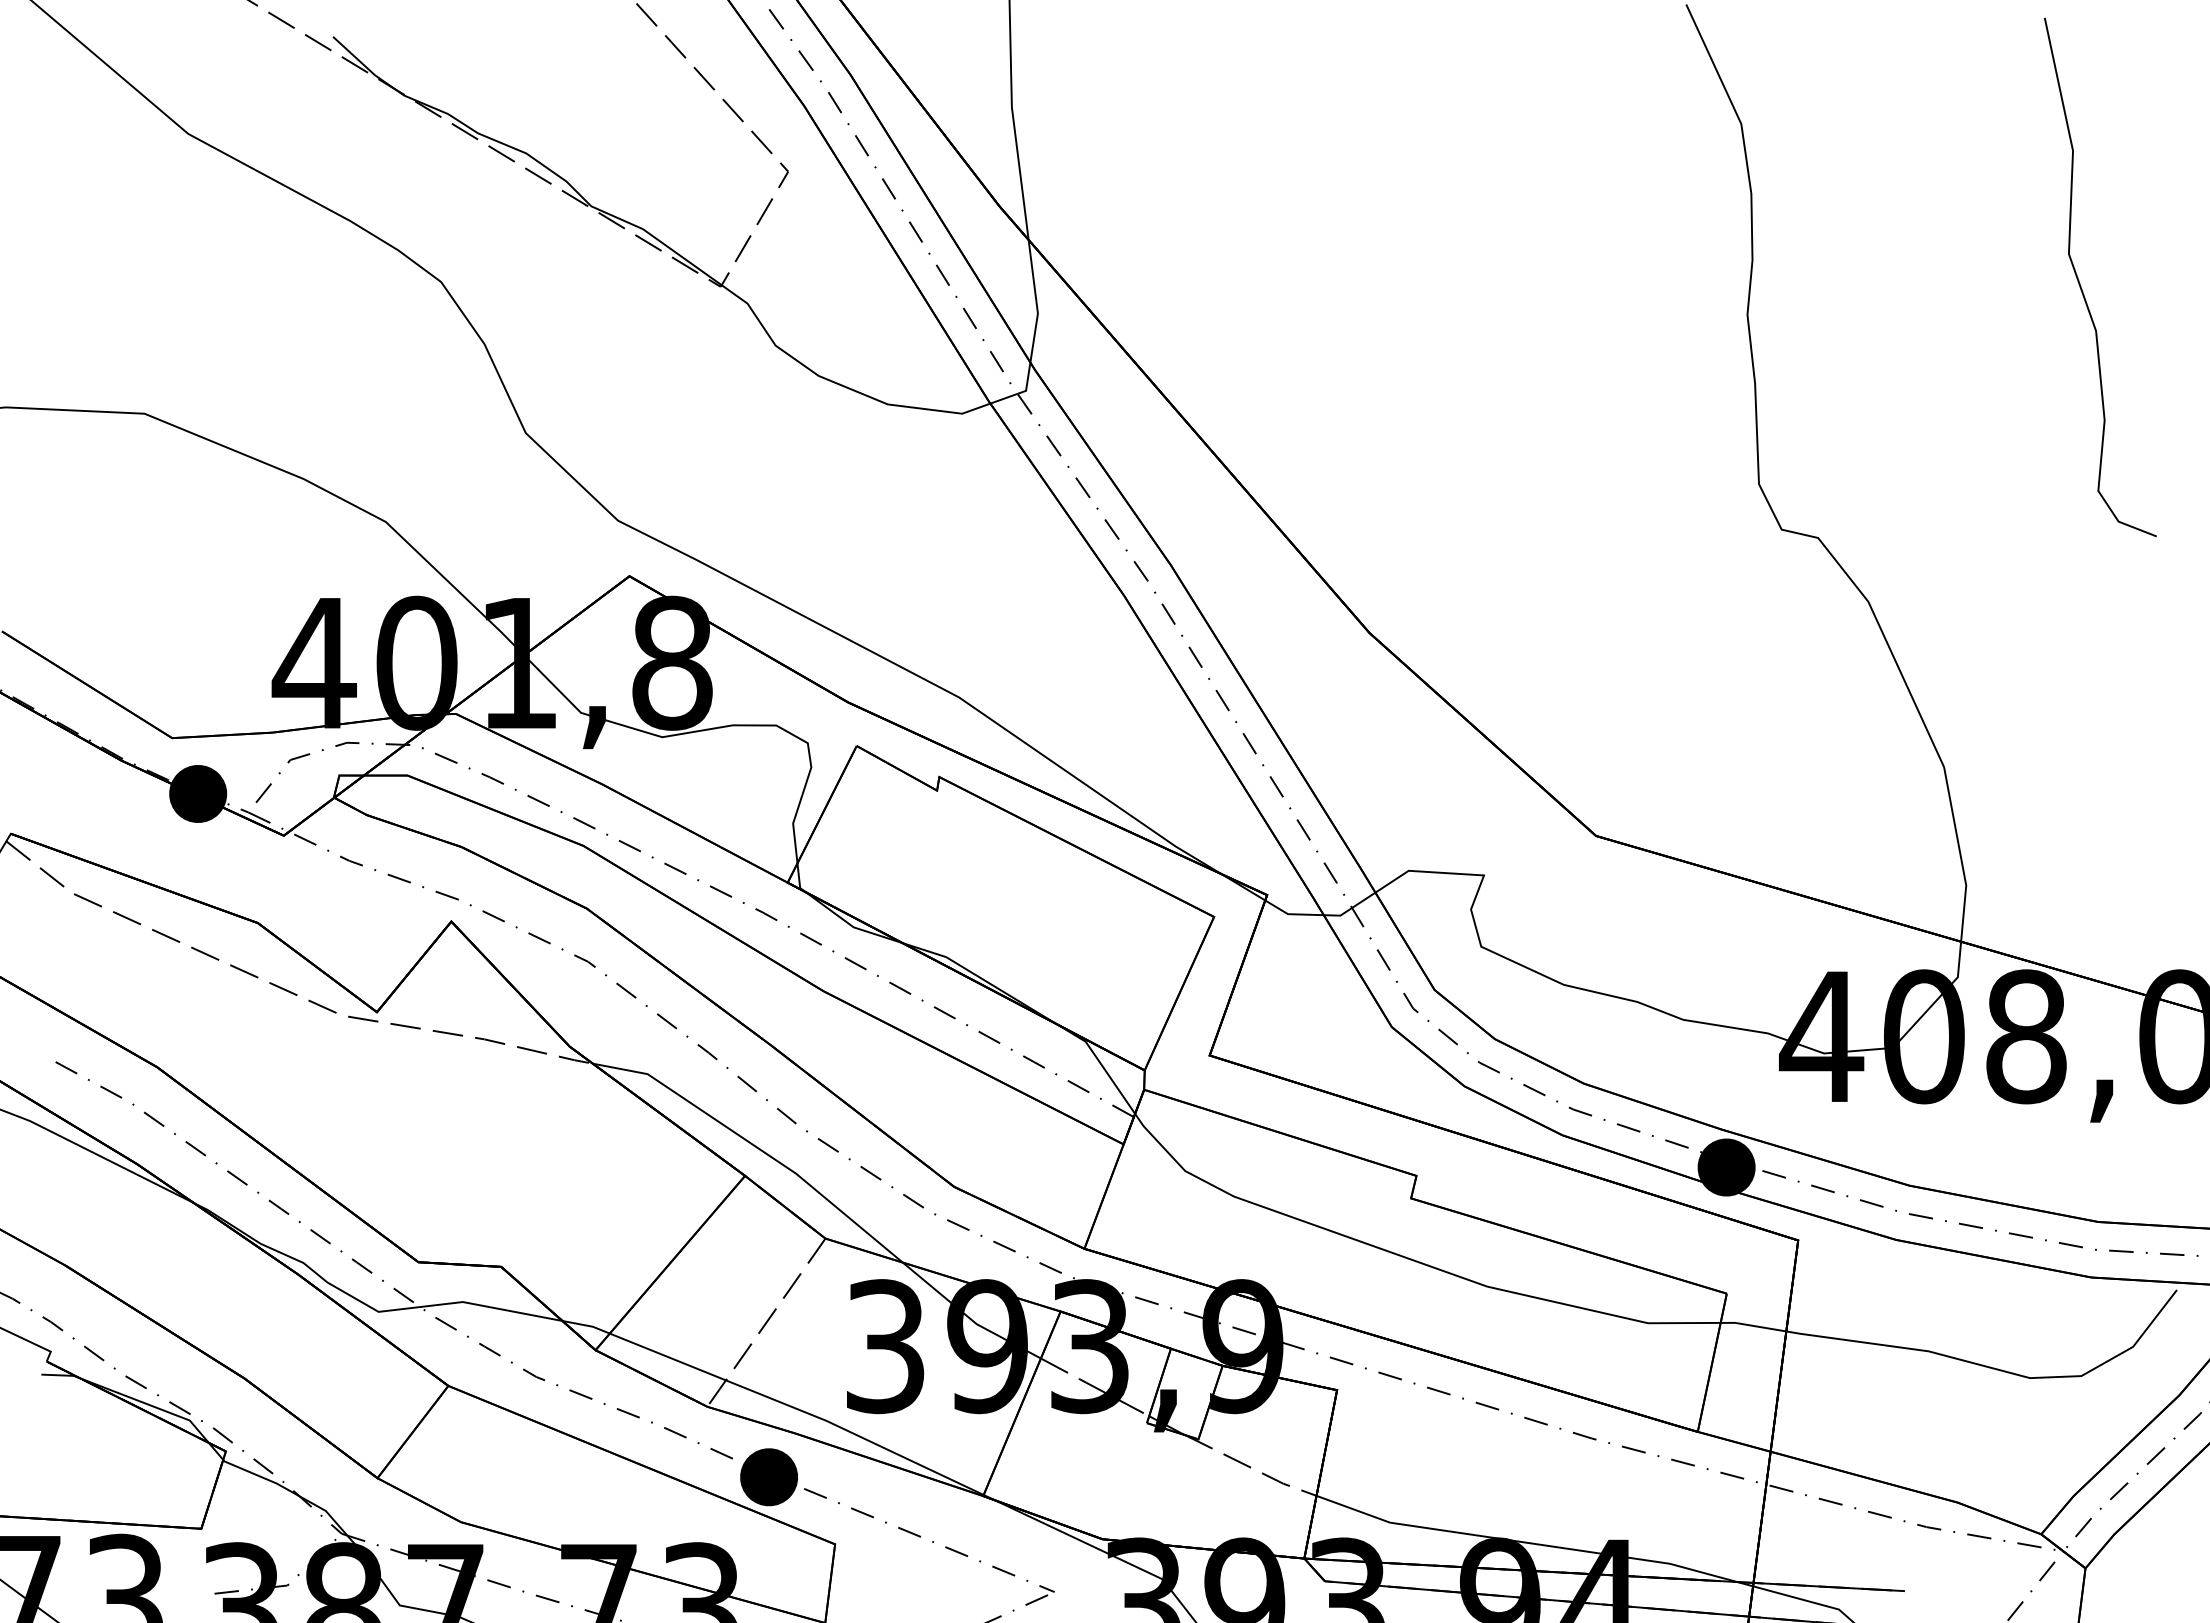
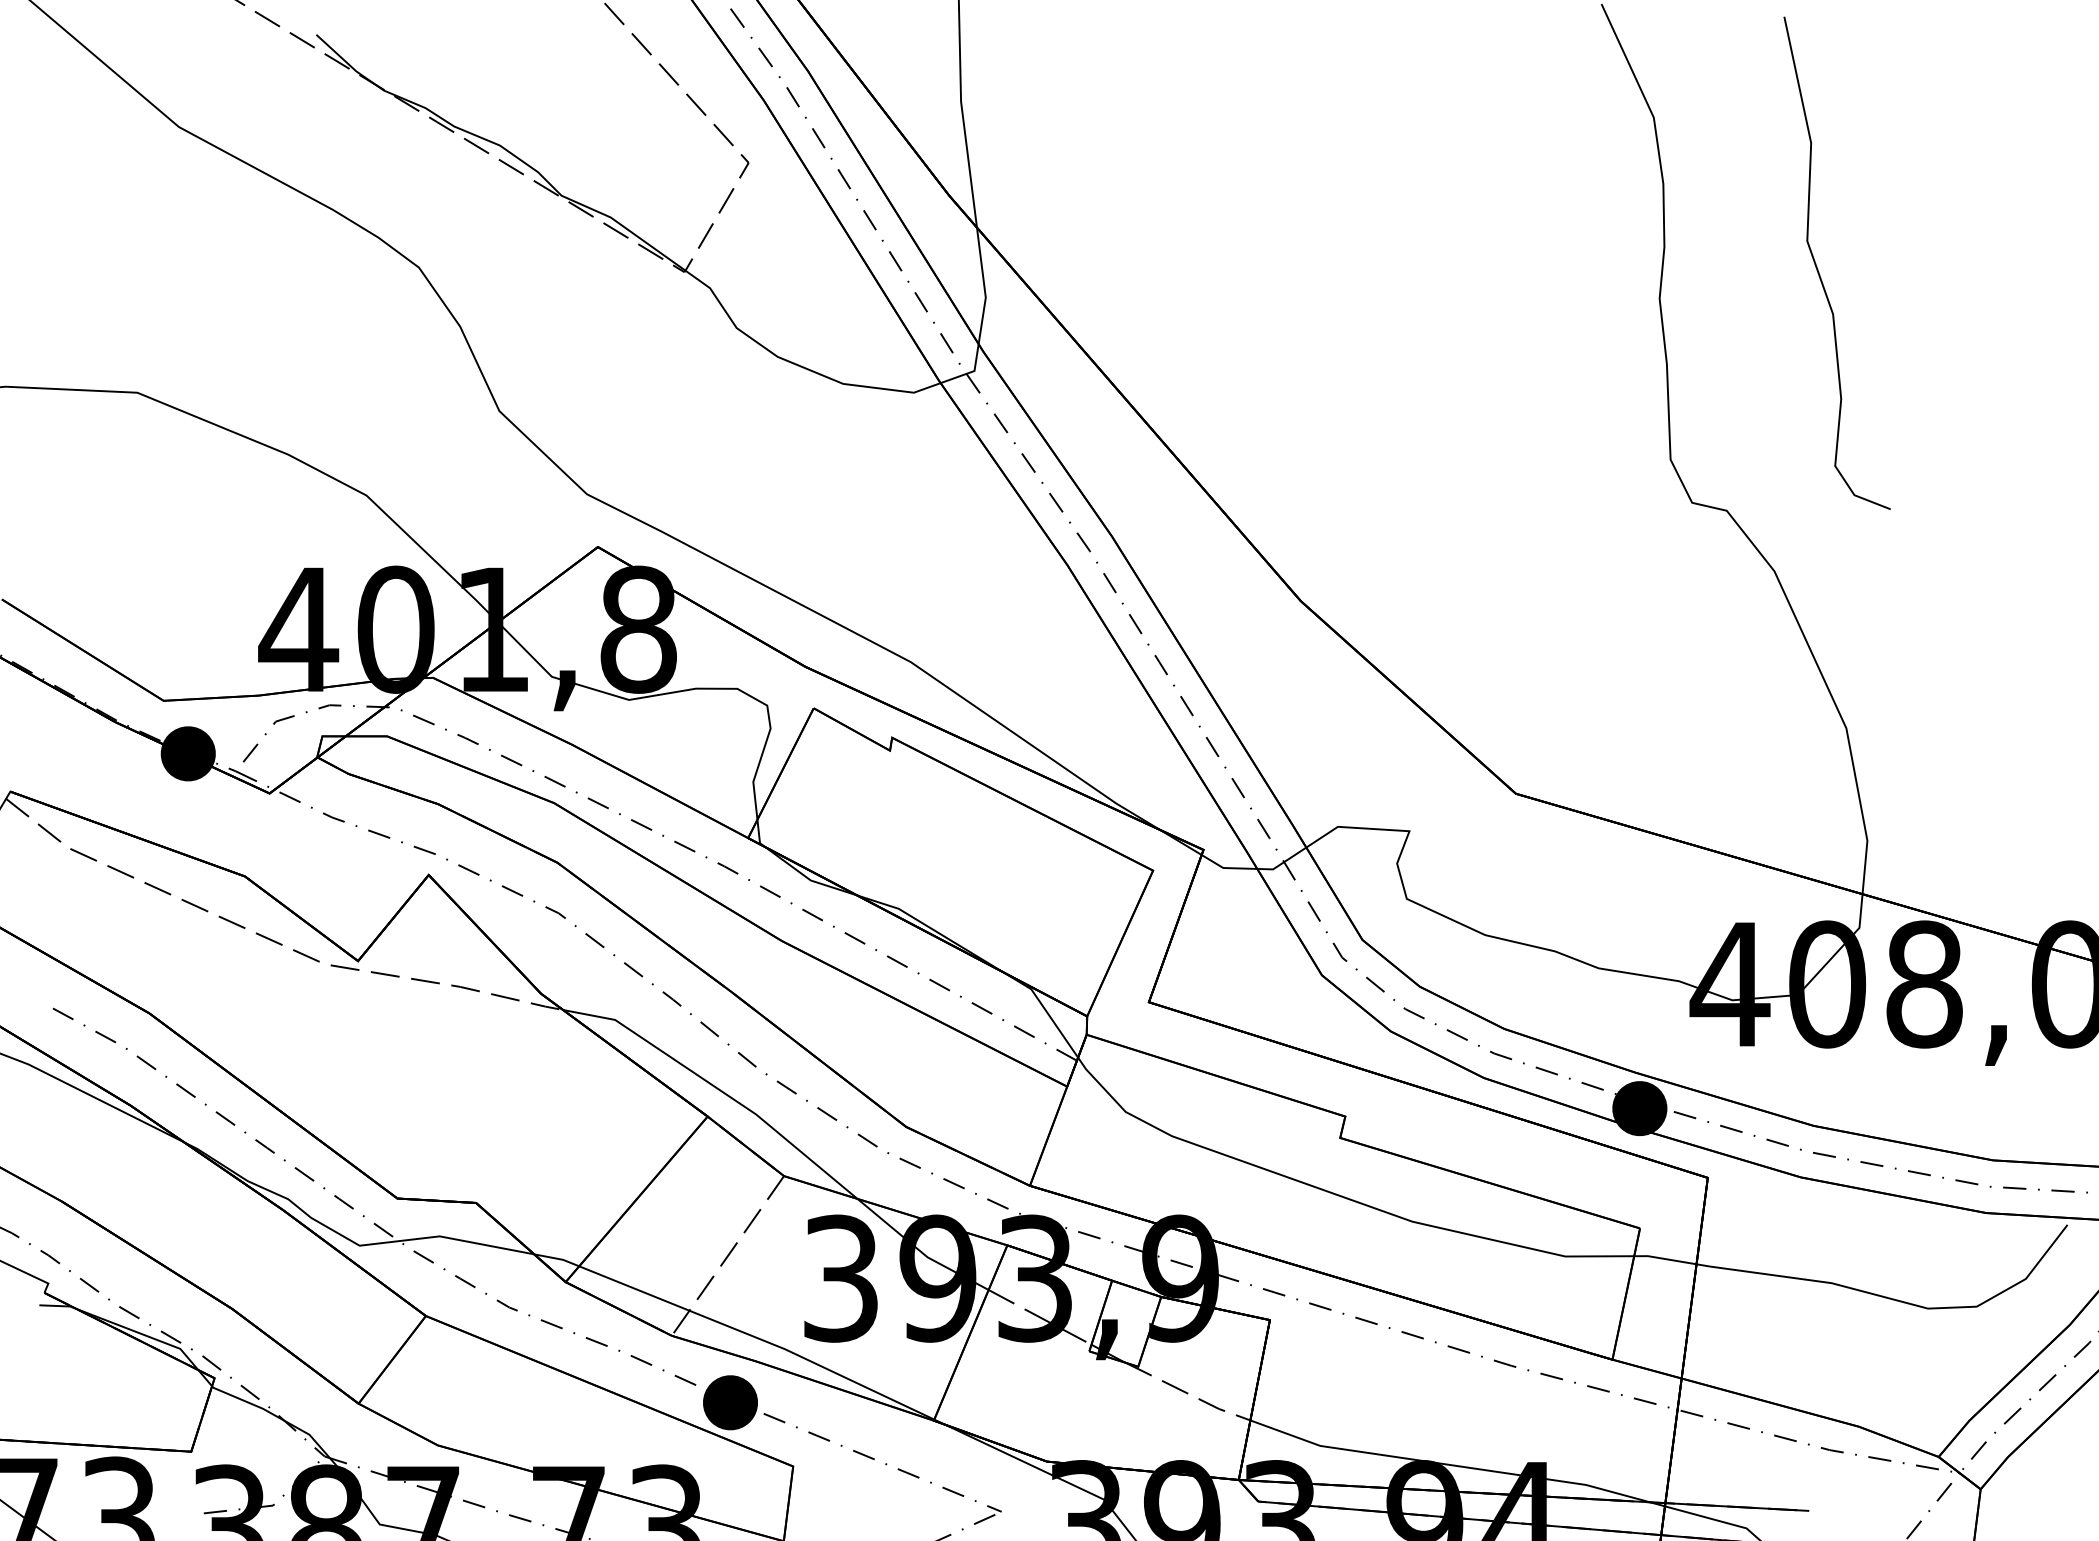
curve: (2080, 283) -> (1818, 269), moved

